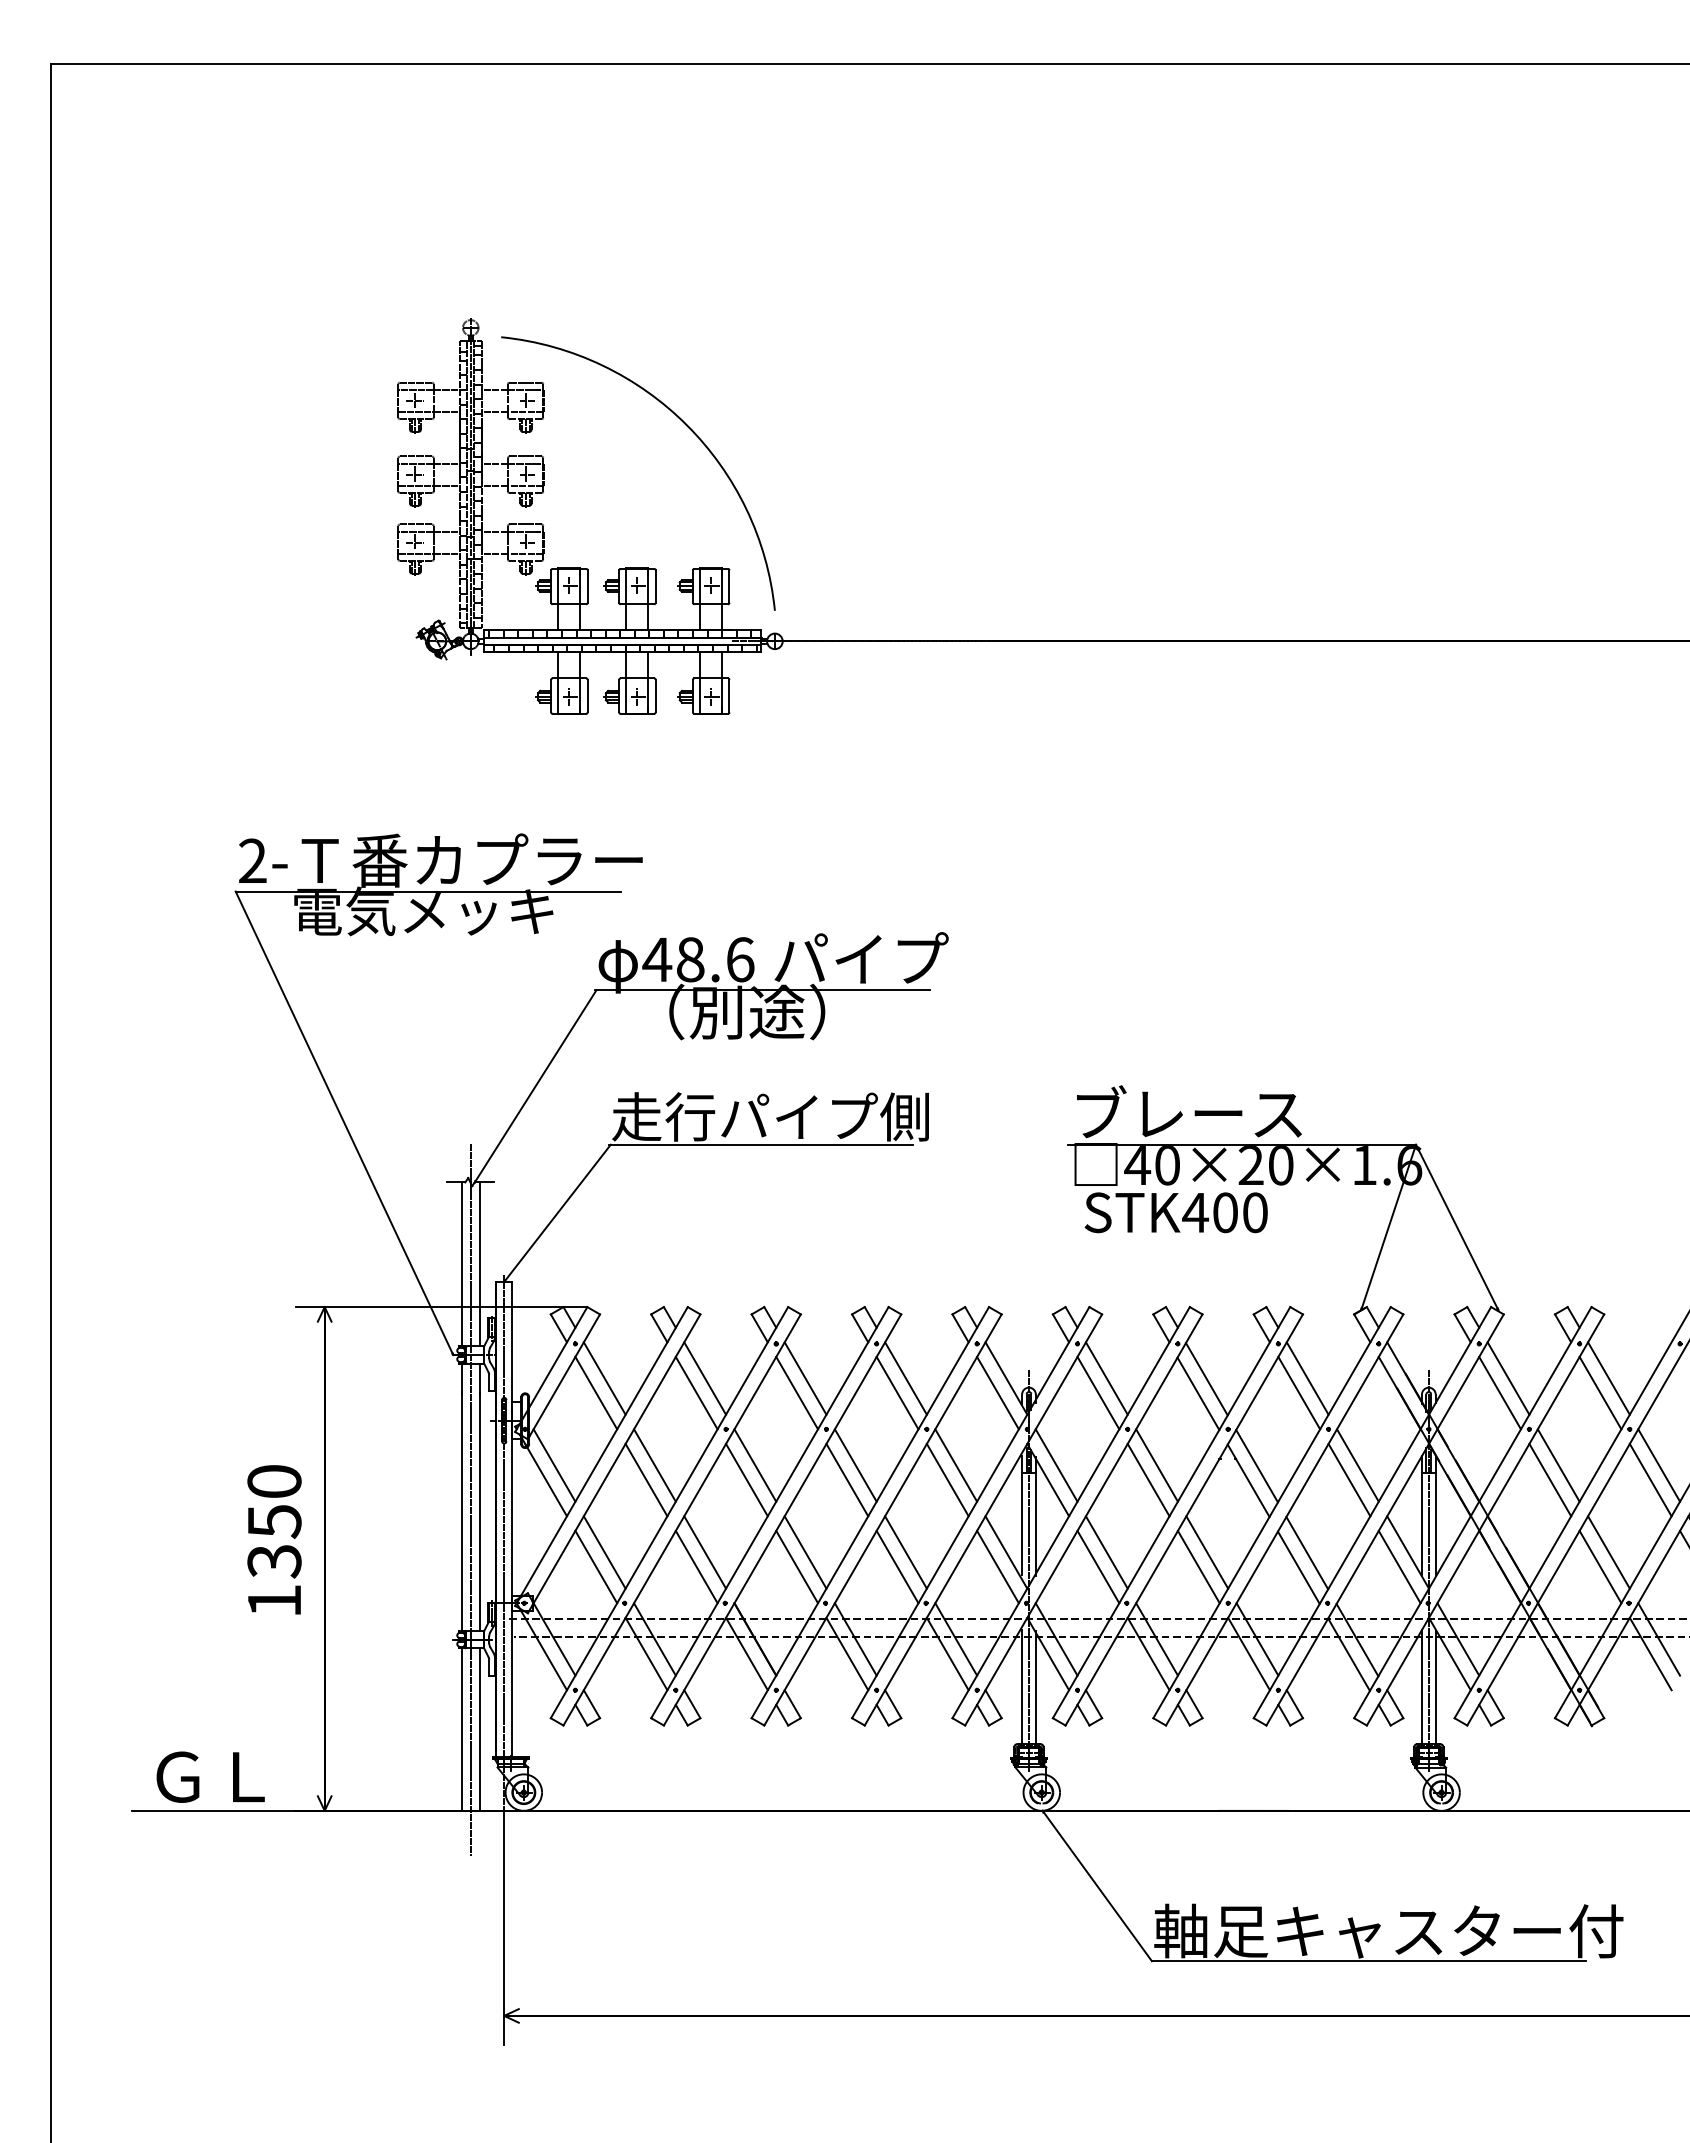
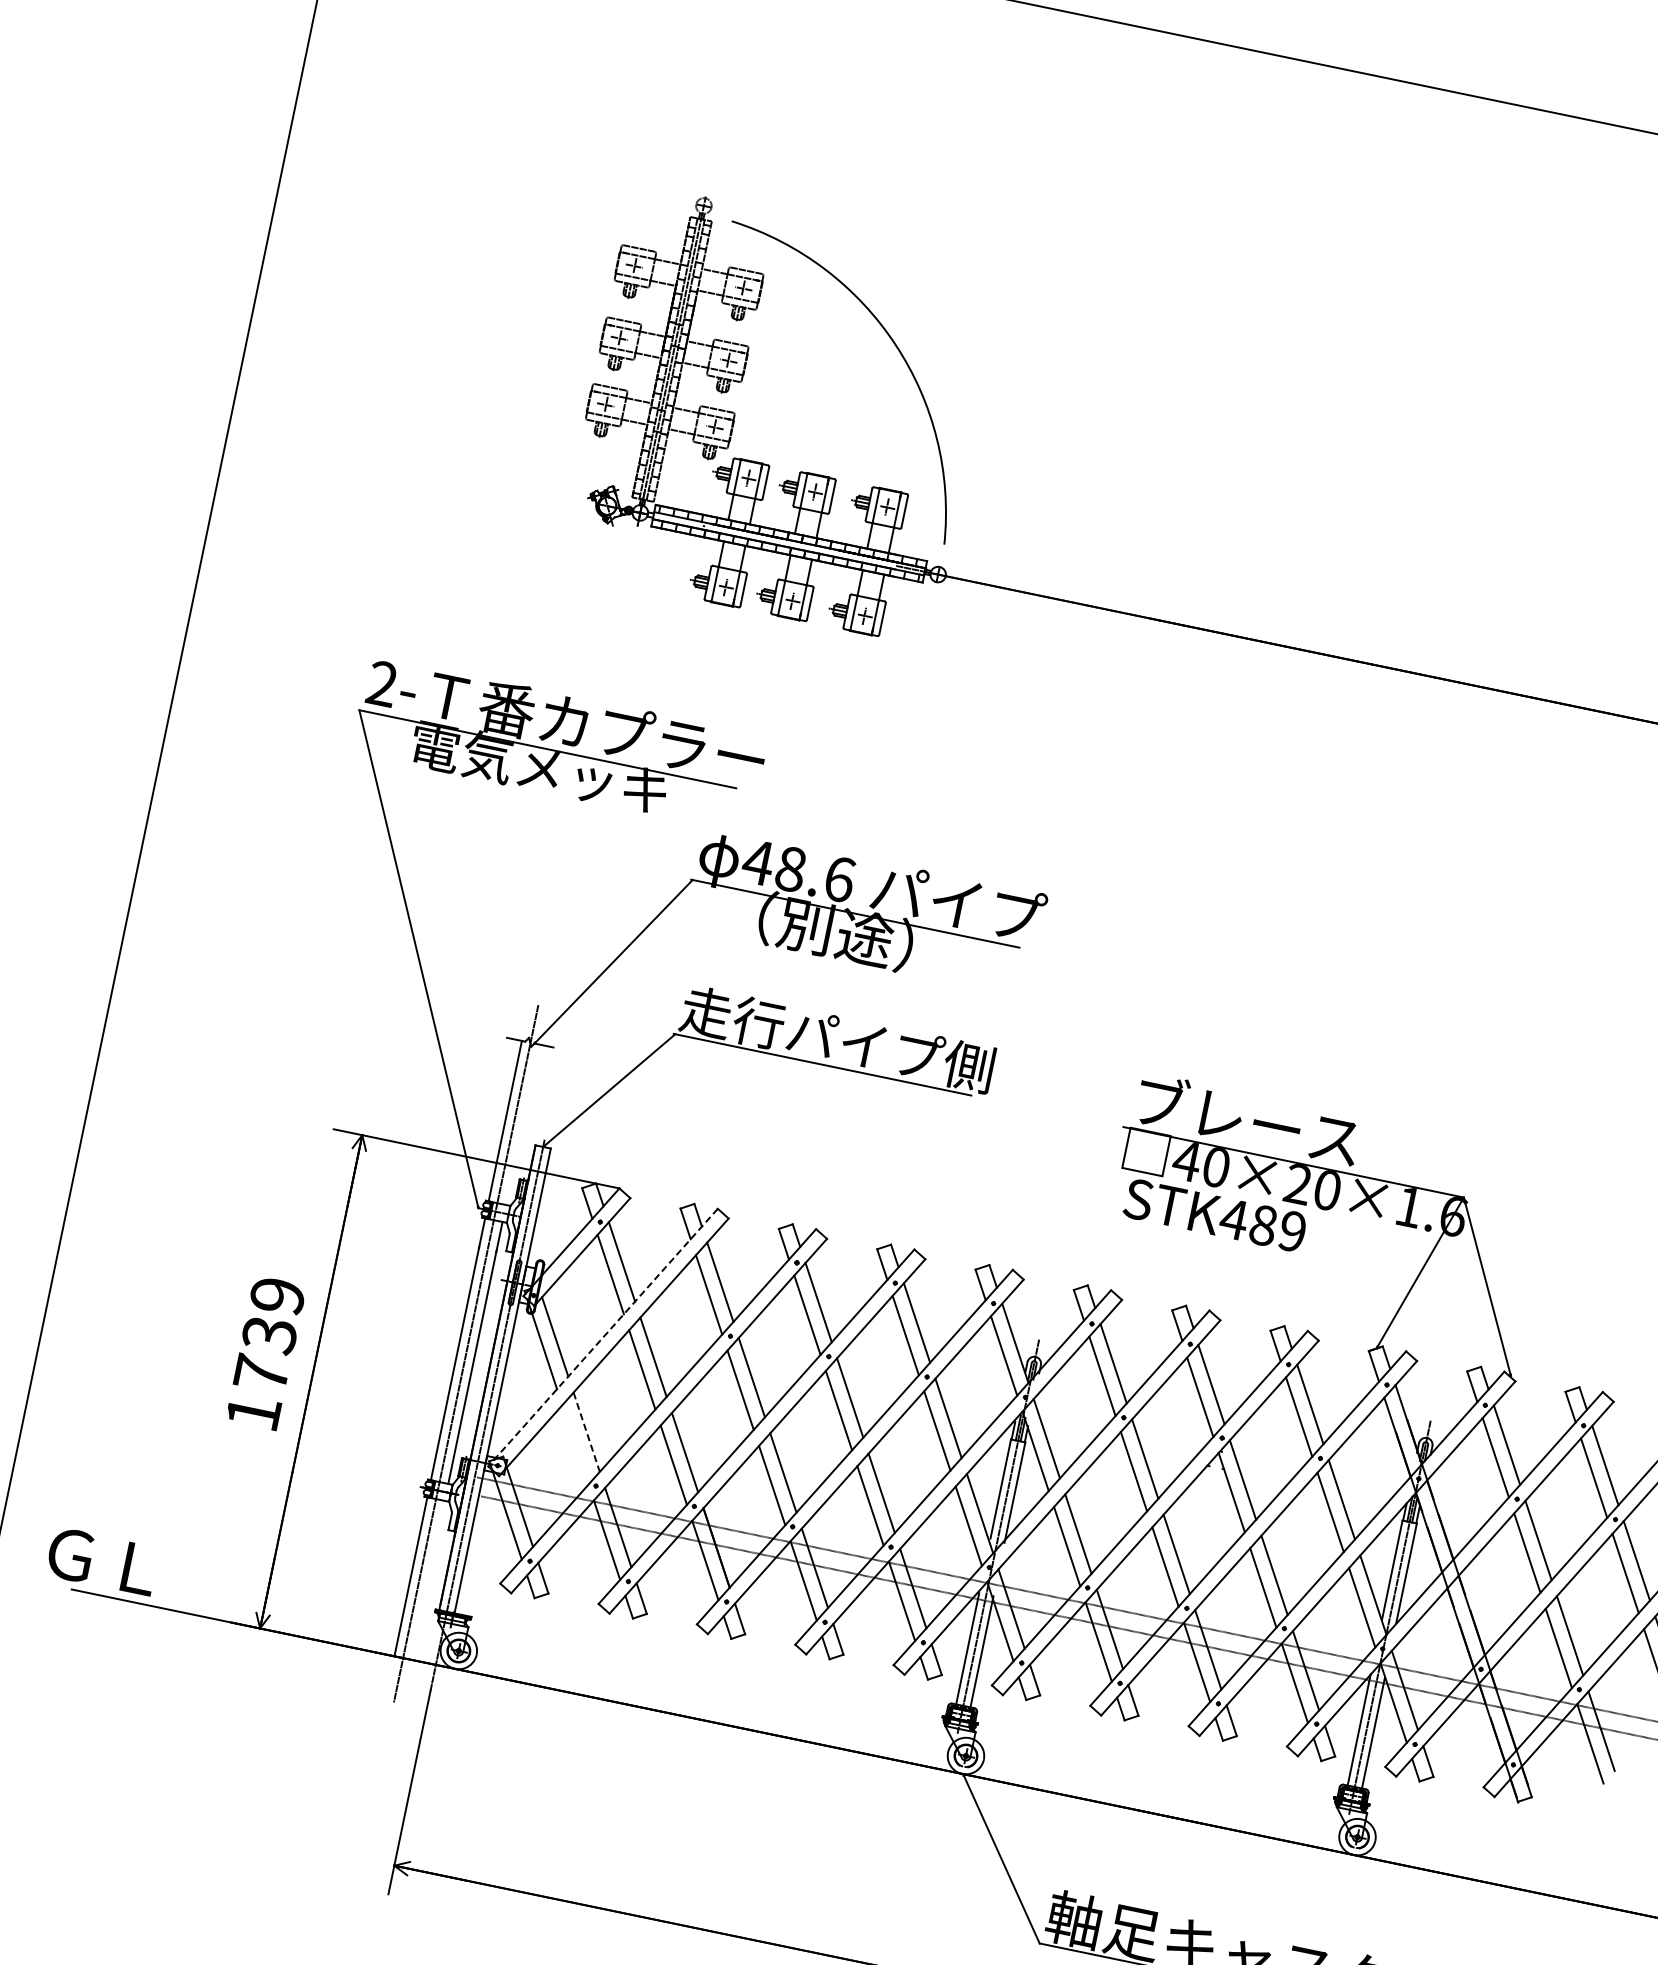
text: (1240, 1212) -> (1278, 1228), STK400 -> STK489
line: (479, 1264) -> (522, 1124), removed
line: (601, 1456) -> (603, 1337), solid -> dashed
text: (274, 1521) -> (269, 1334), 1350 -> 1739
line: (604, 1552) -> (586, 1432), solid -> dashed
line: (596, 1566) -> (575, 1444), removed
line: (479, 1729) -> (428, 1580), removed
text: (210, 1776) -> (102, 1560), moved

